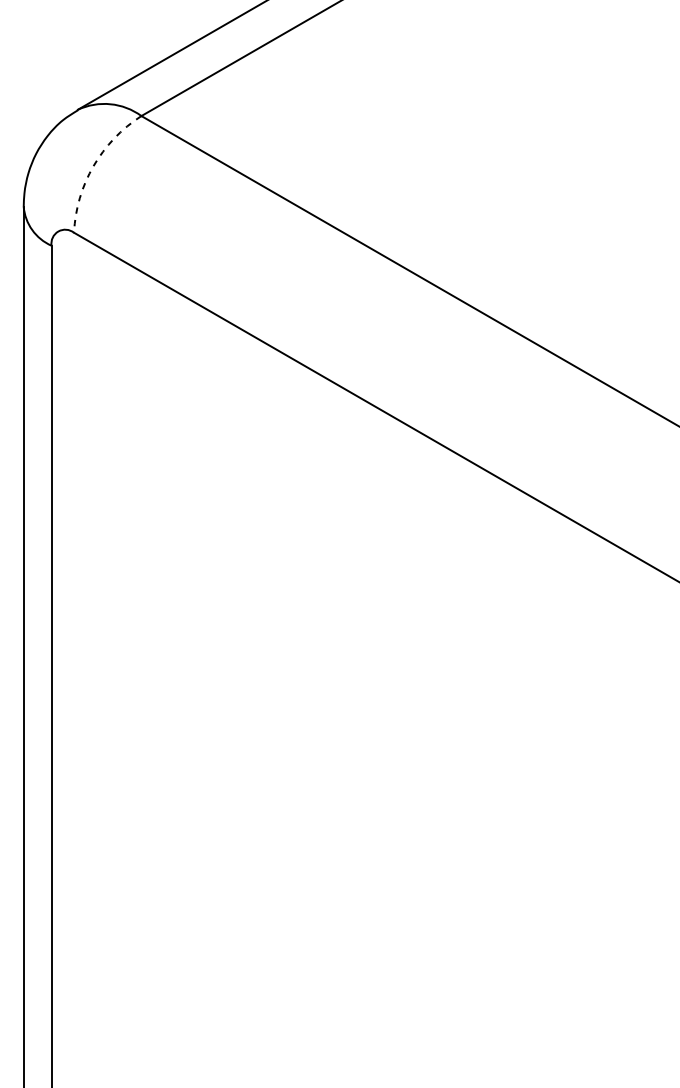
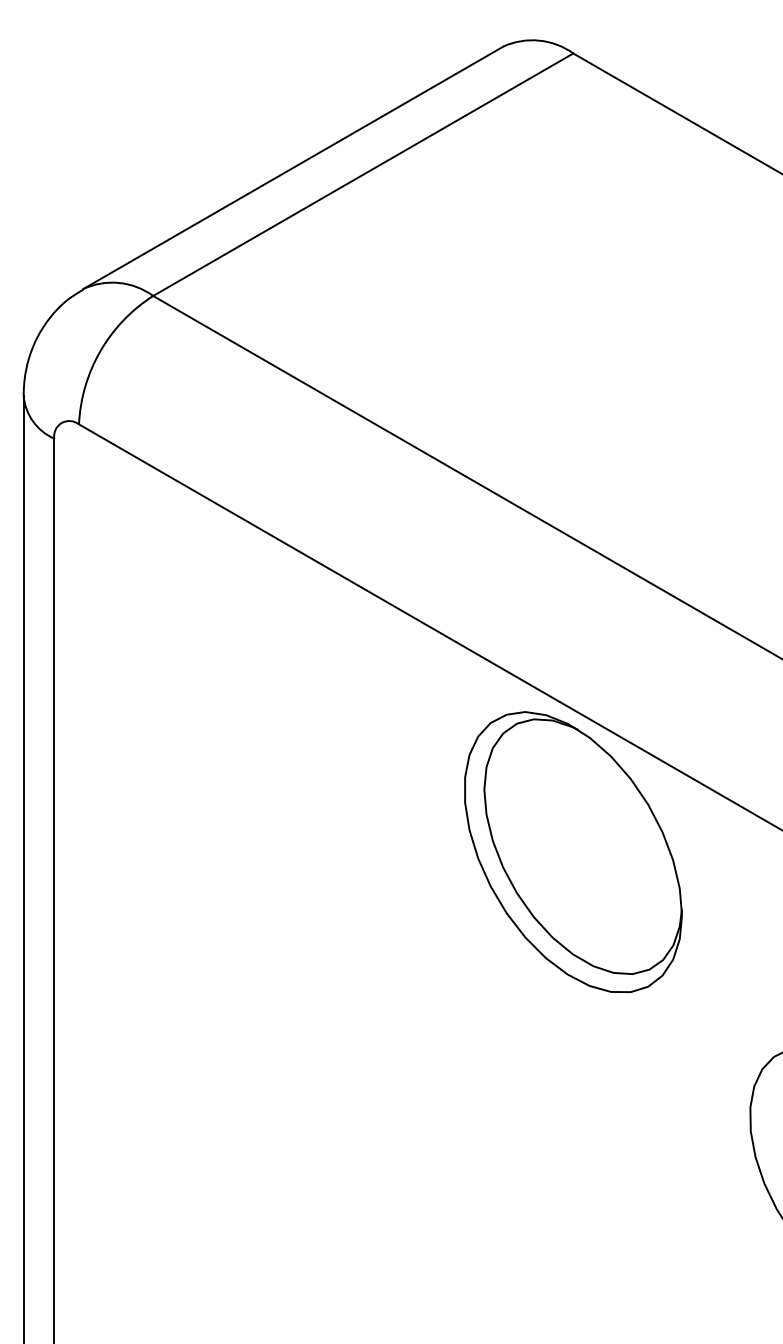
arc: (93, 166) -> (100, 351), dashed -> solid
part: (523, 620) -> (573, 851), added

